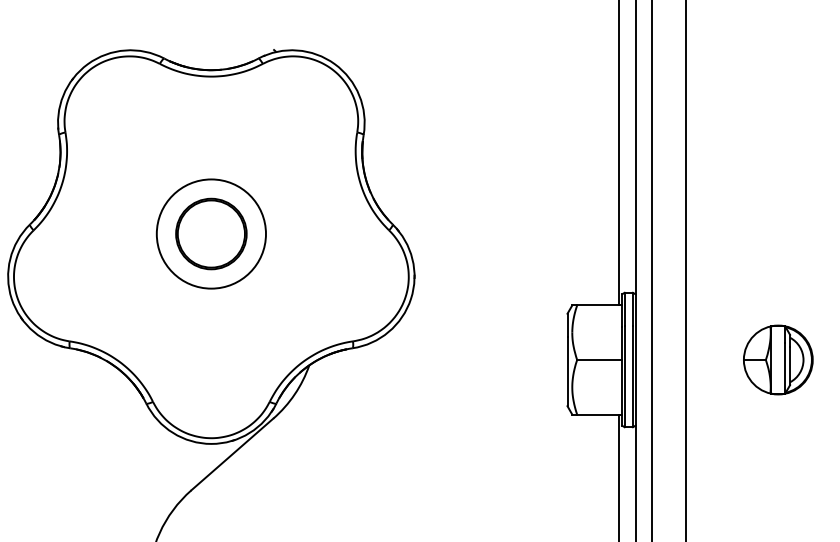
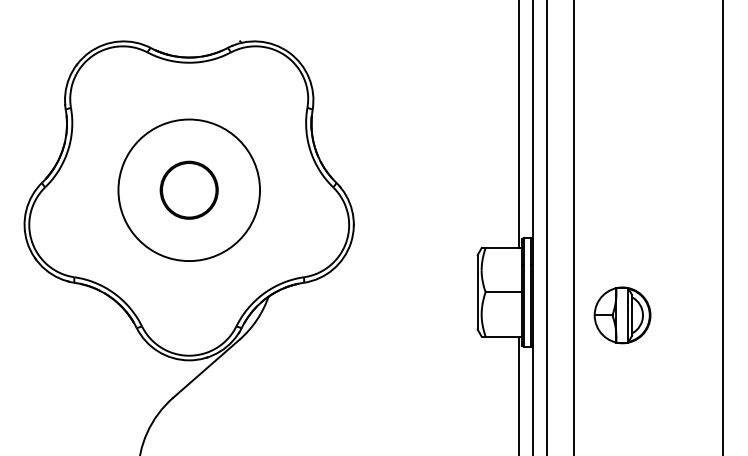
circle: (211, 234) -> (189, 190), size x1.6
part: (778, 360) -> (622, 315), moved

